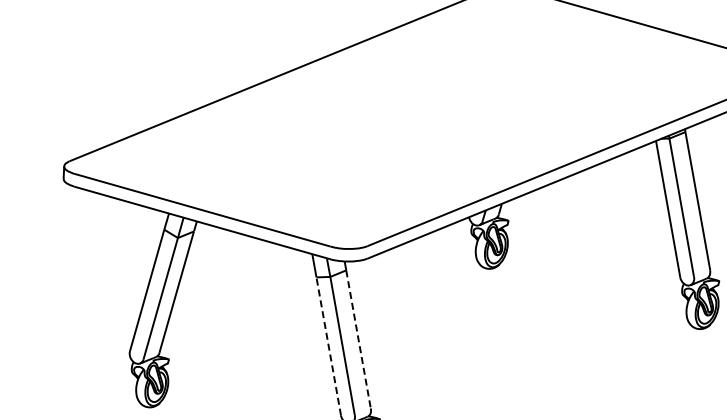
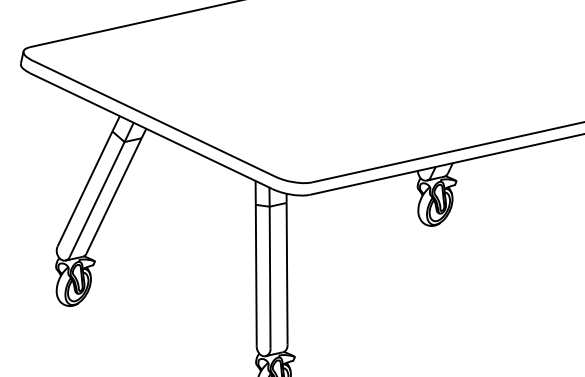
line: (358, 339) -> (287, 273), dashed -> solid
line: (328, 345) -> (256, 274), dashed -> solid

